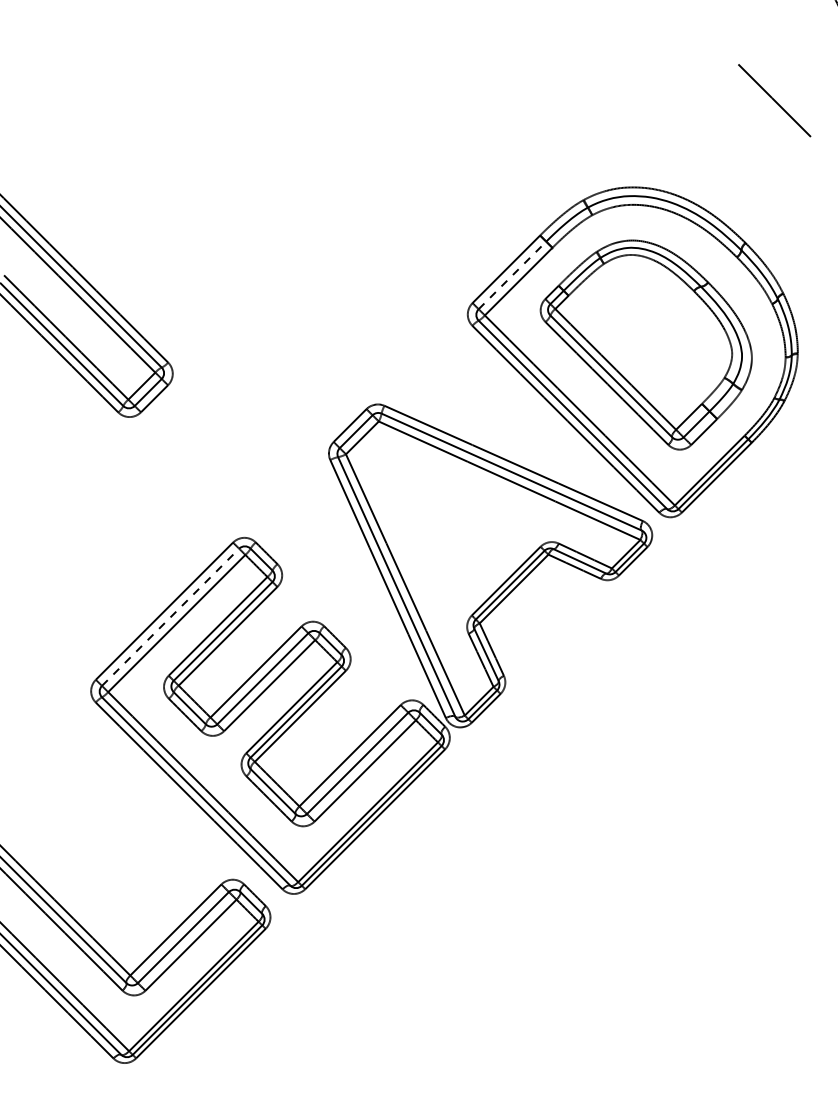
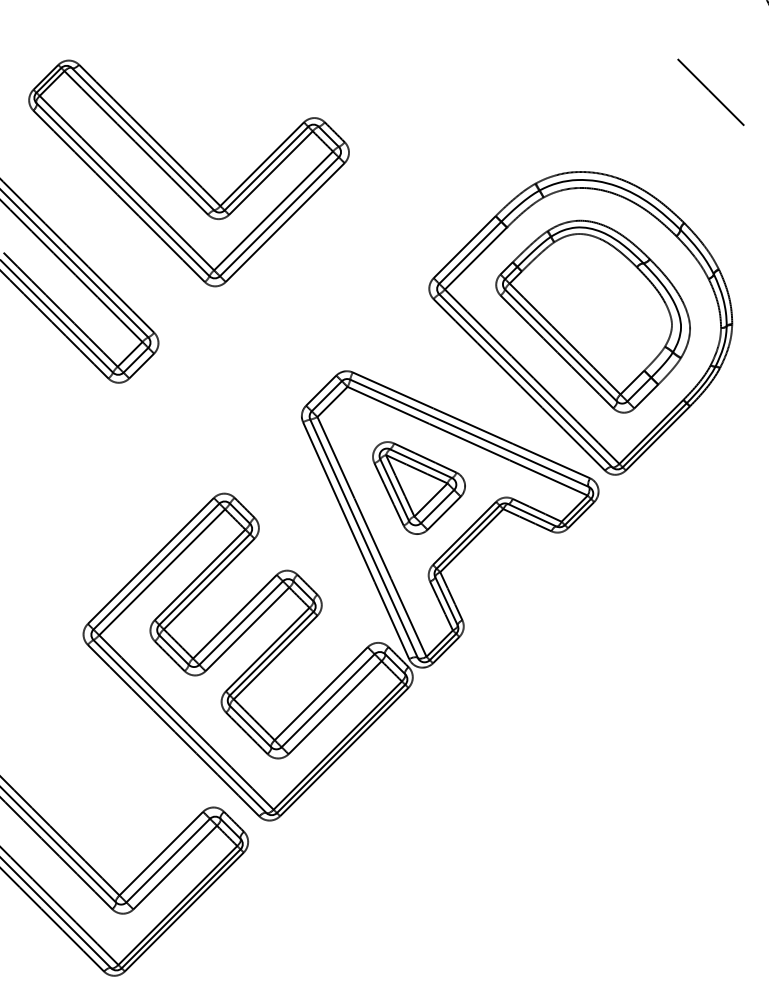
part: (205, 189) -> (188, 173), added
line: (512, 275) -> (470, 252), dashed -> solid
part: (456, 531) -> (418, 487), added
line: (170, 617) -> (156, 566), dashed -> solid

